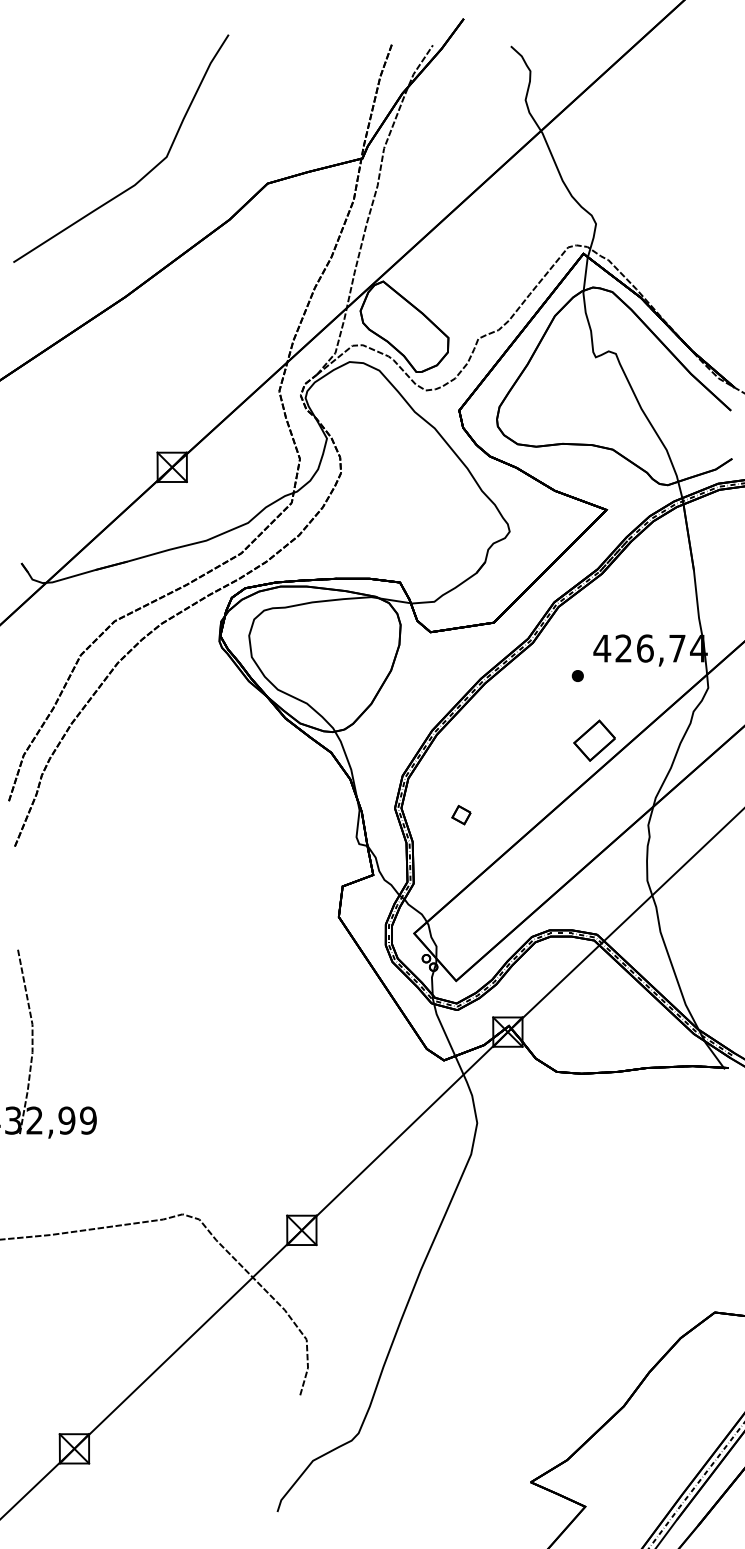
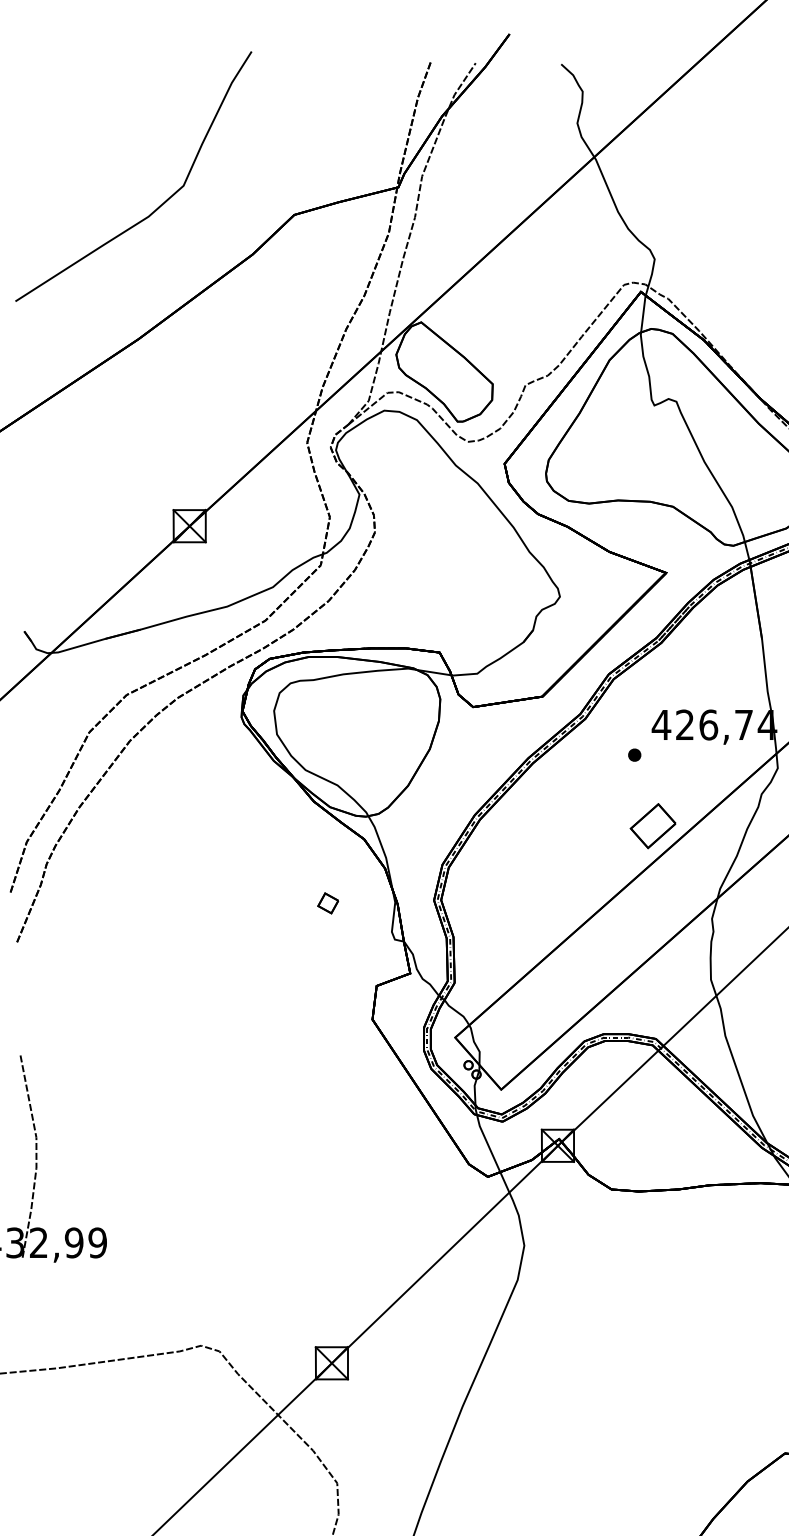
part: (461, 815) -> (328, 903), moved

